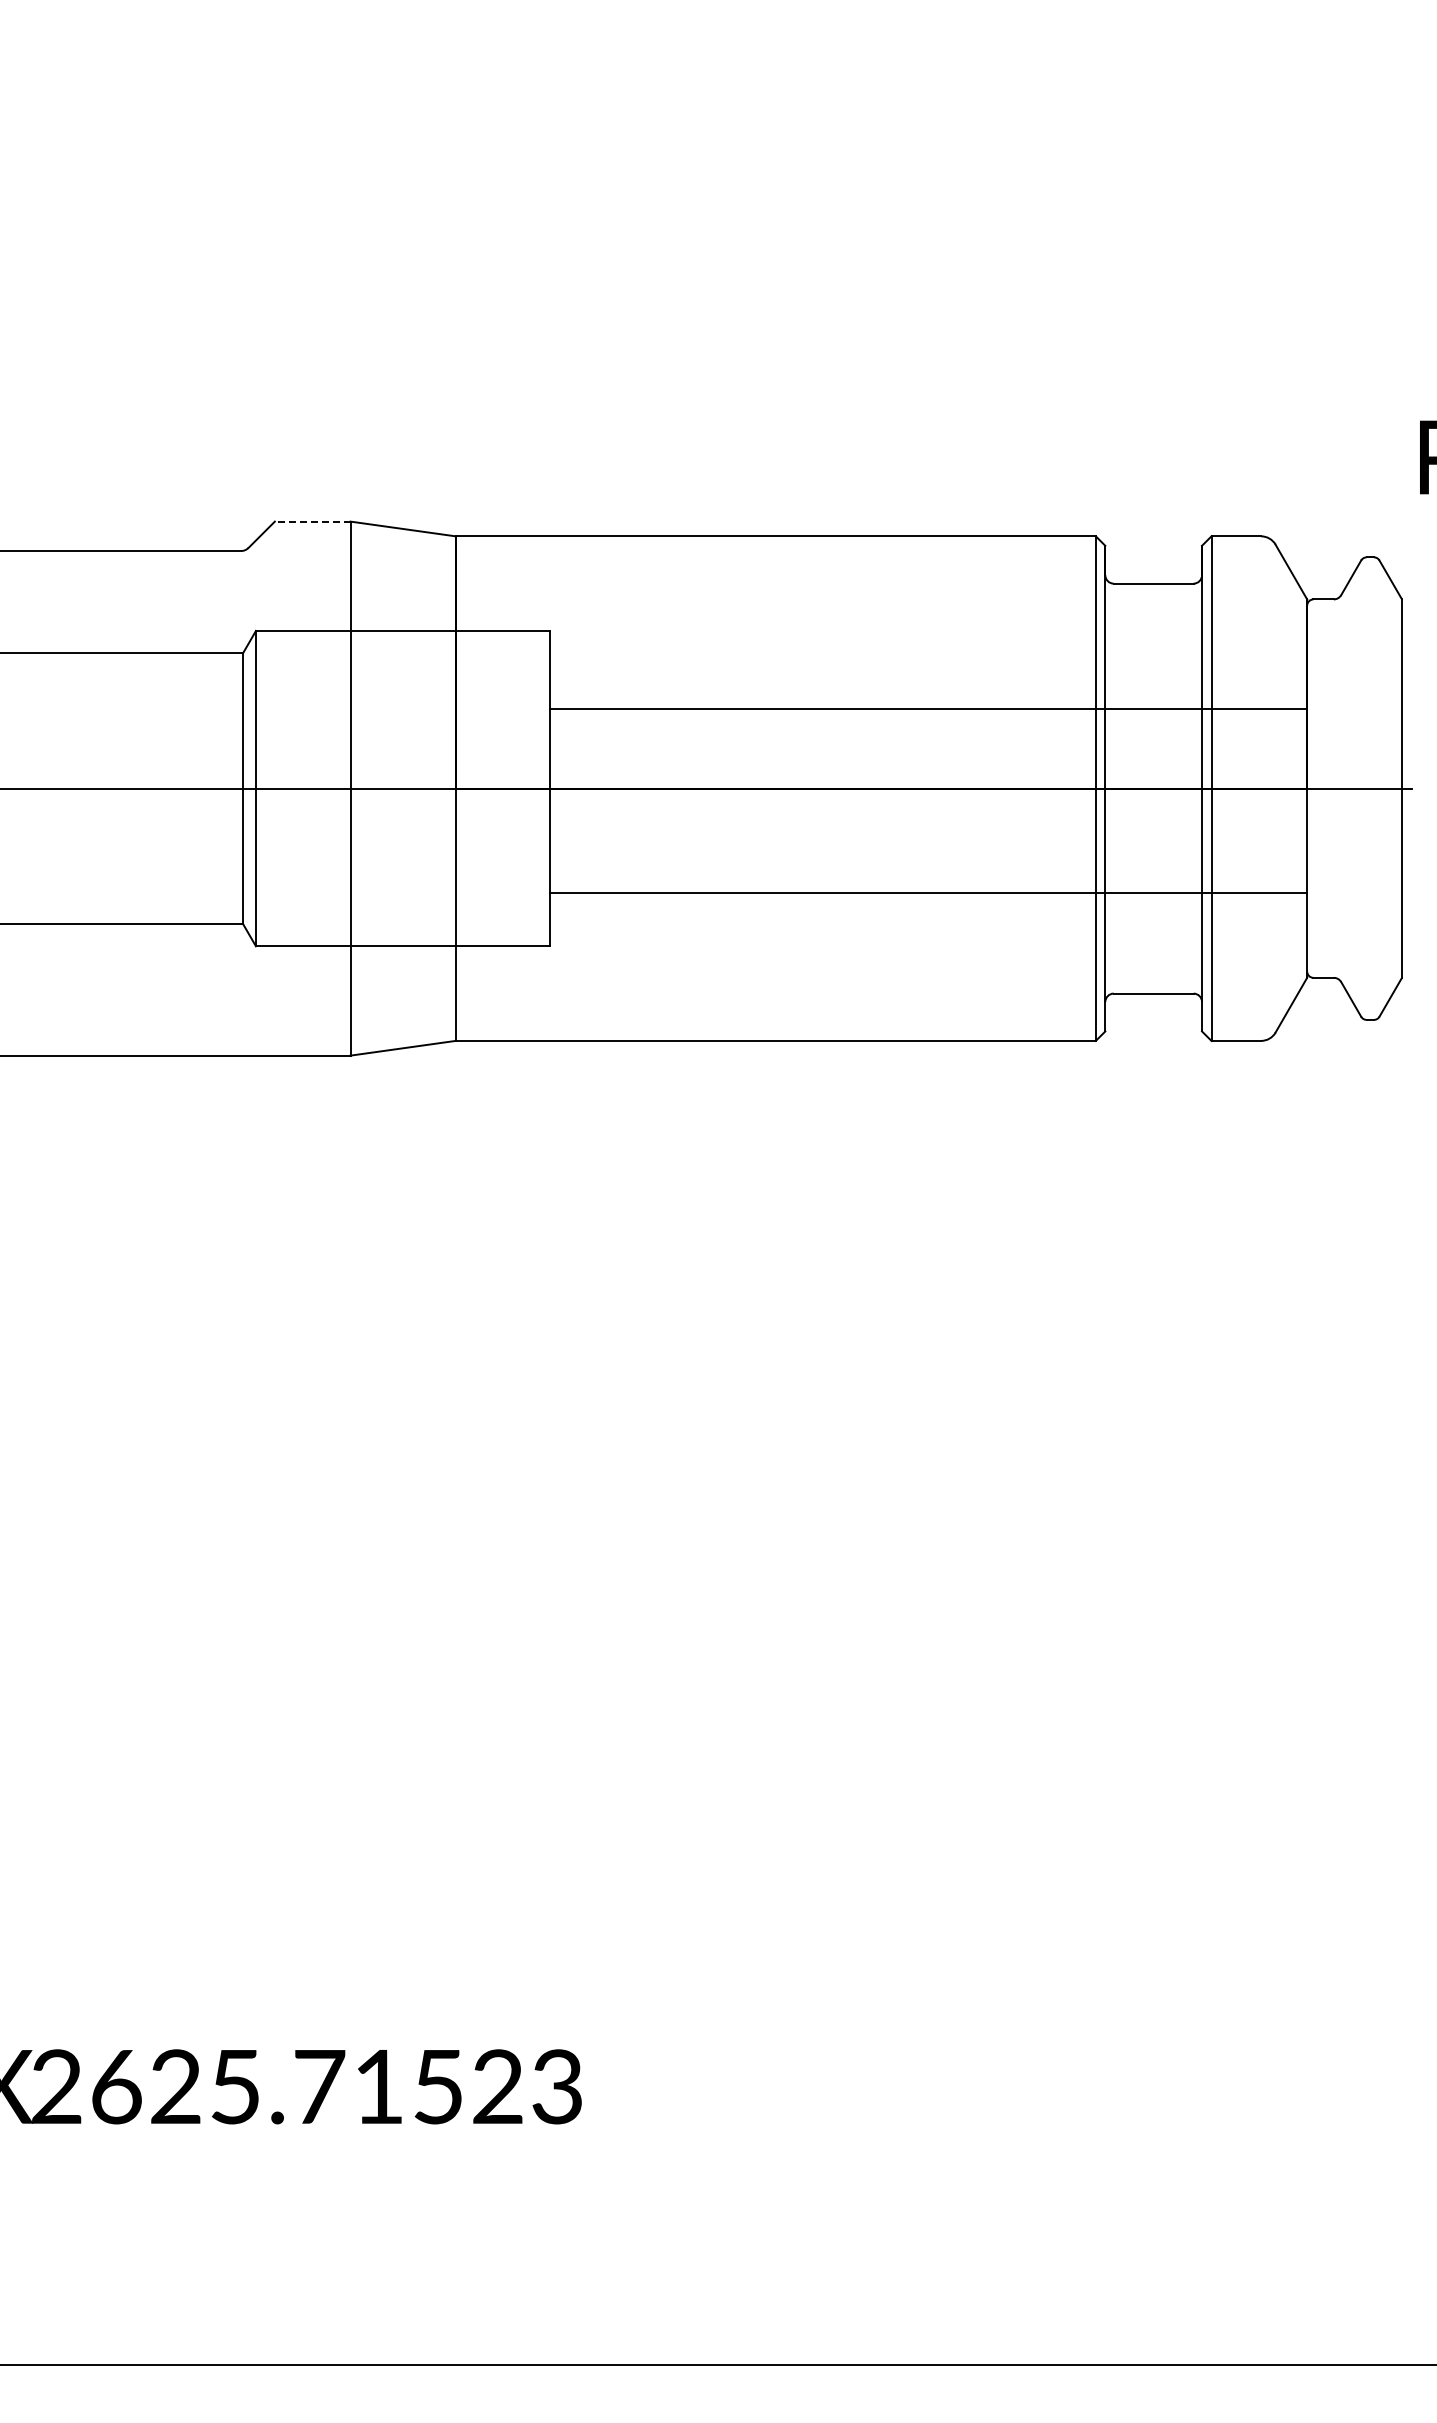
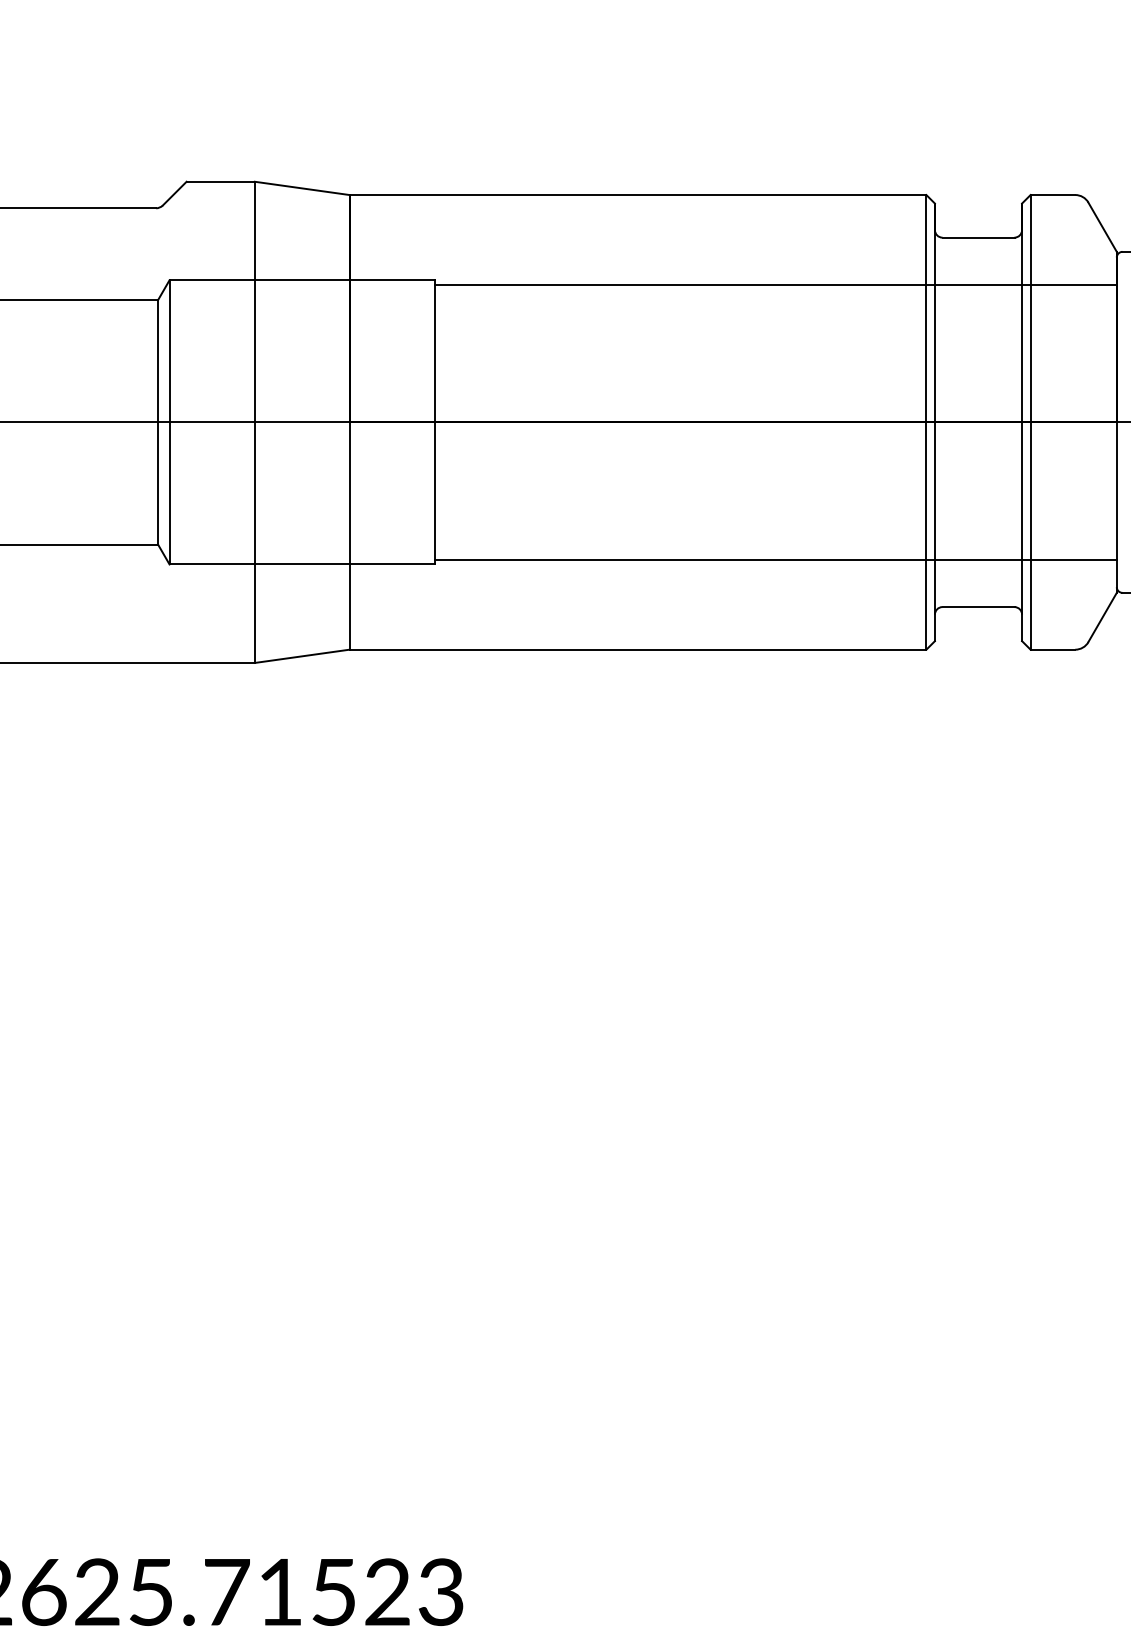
line: (312, 521) -> (220, 181), dashed -> solid
line: (928, 708) -> (775, 284), moved
line: (928, 893) -> (775, 560), moved

